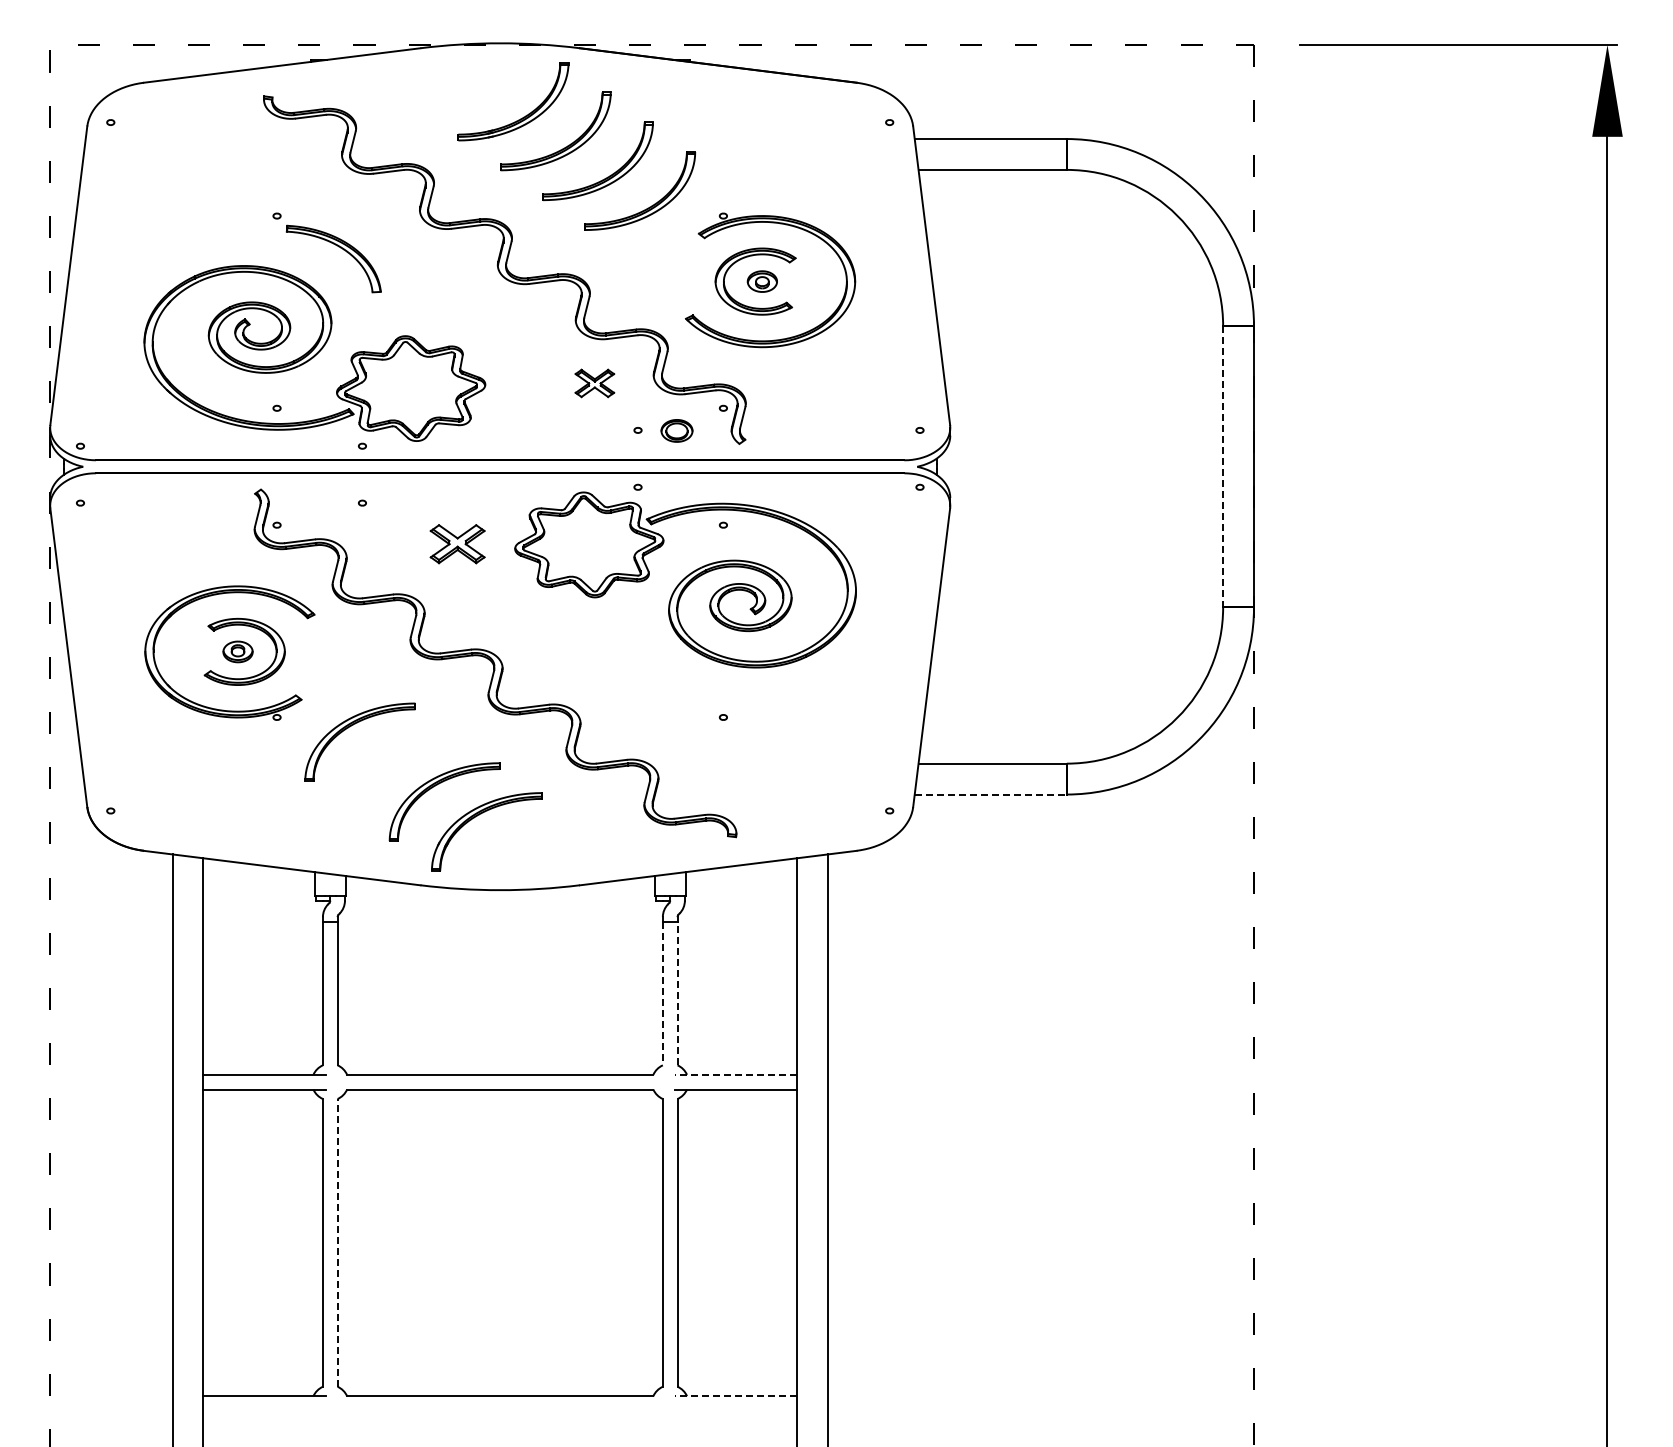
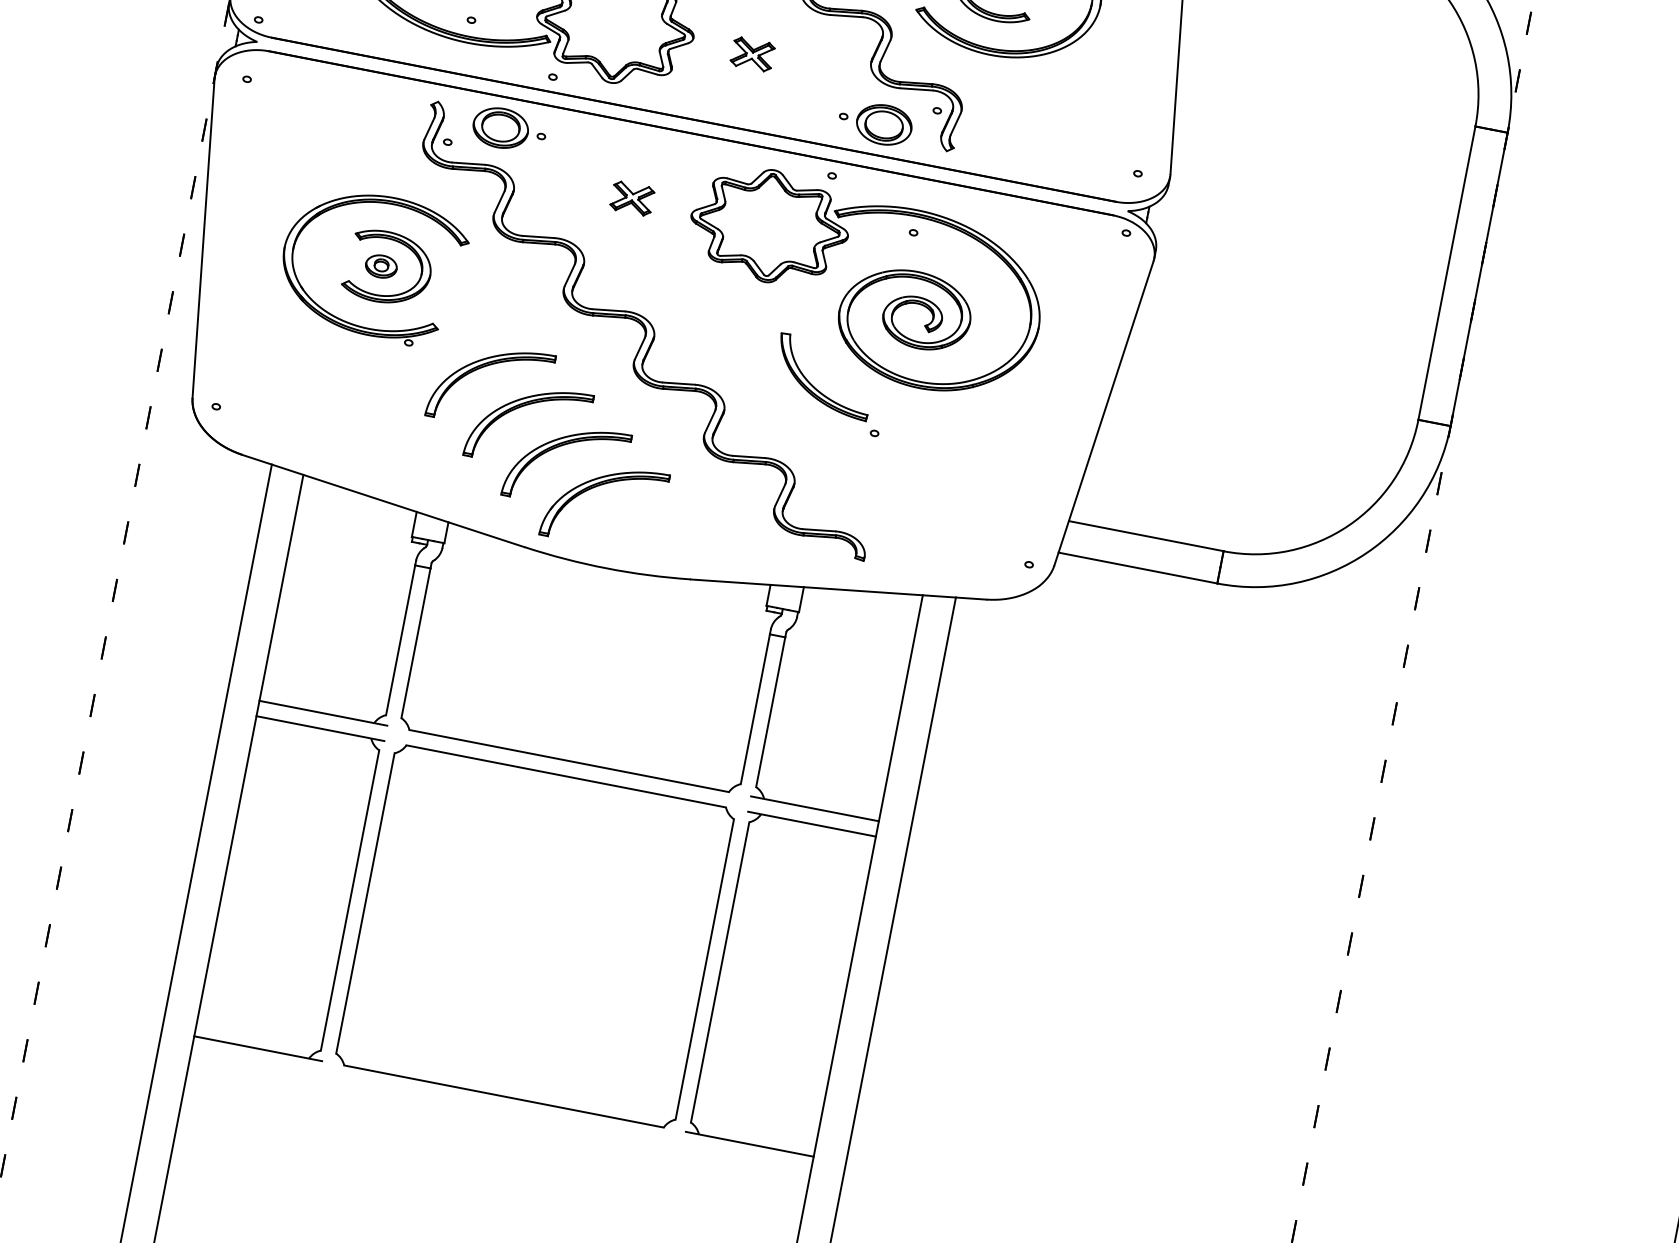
part: (594, 383) -> (752, 54), moved
part: (676, 430) -> (883, 124), size x1.67
line: (1223, 466) -> (1447, 272), dashed -> solid
part: (323, 502) -> (500, 127), added
part: (457, 543) -> (632, 197), size x0.71
part: (660, 685) -> (815, 387), added
part: (395, 755) -> (524, 406), added
line: (991, 794) -> (1138, 568), dashed -> solid
line: (662, 993) -> (755, 709), dashed -> solid
line: (677, 993) -> (770, 712), dashed -> solid
line: (735, 1074) -> (814, 808), dashed -> solid
line: (337, 1242) -> (365, 903), dashed -> solid
line: (735, 1396) -> (749, 1144), dashed -> solid

